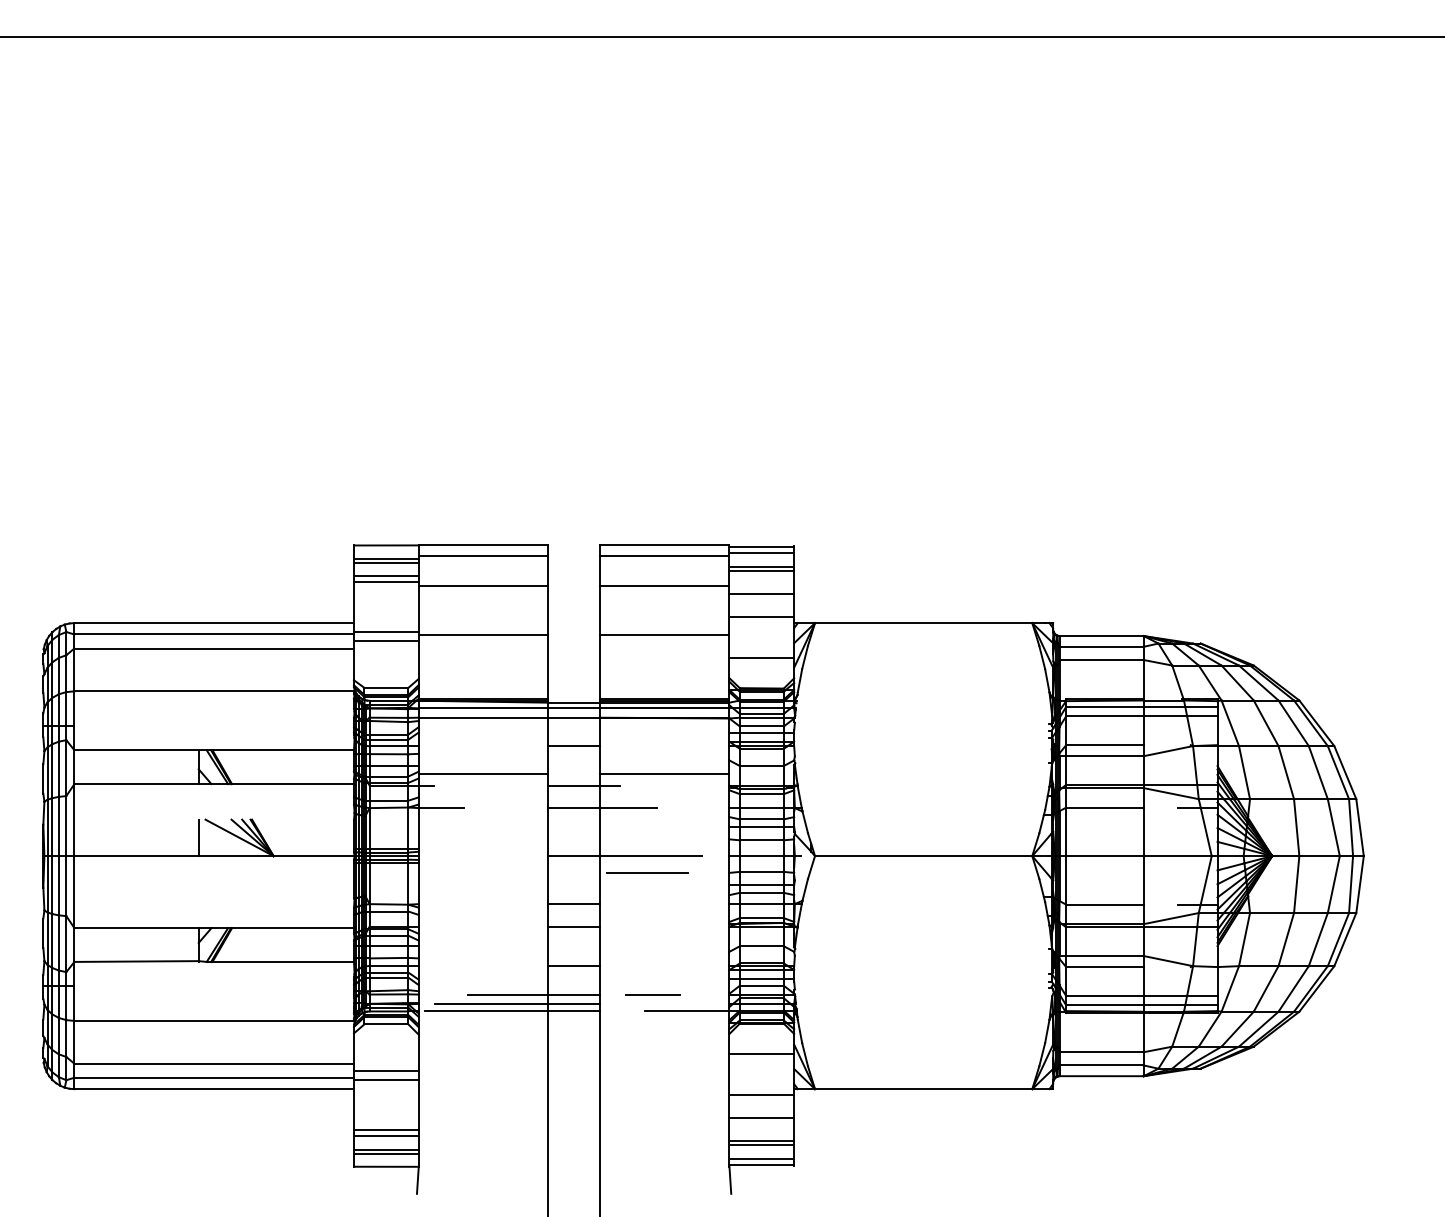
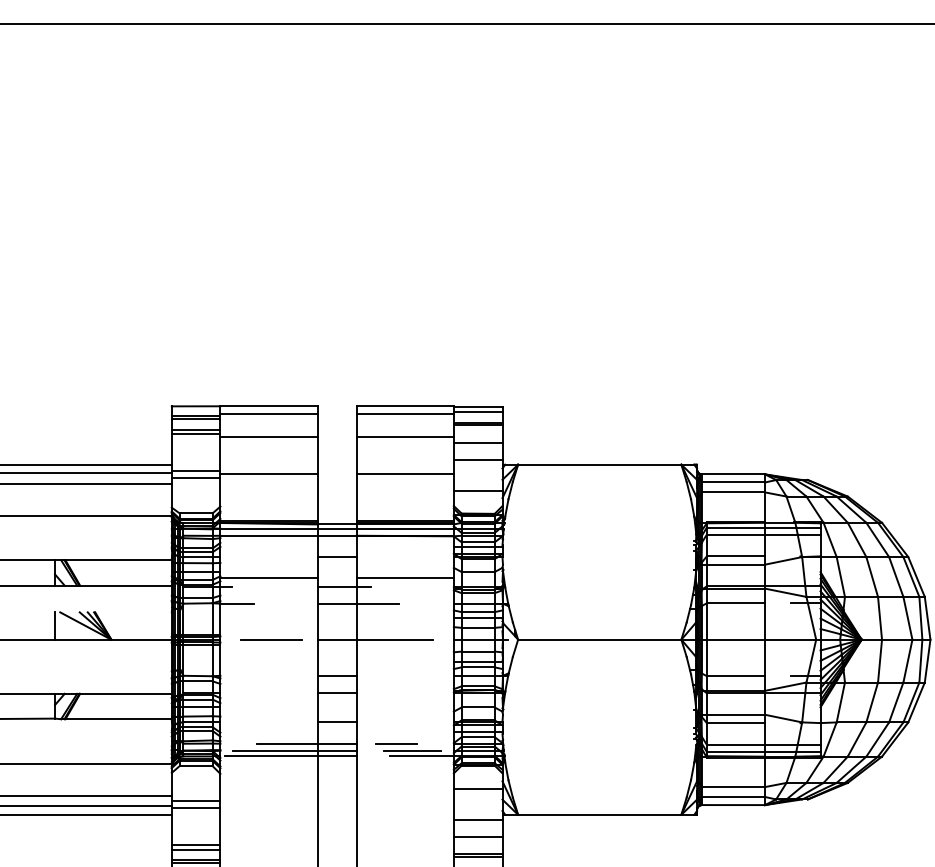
line: (647, 872) -> (271, 639), moved
line: (674, 1003) -> (412, 750), added

